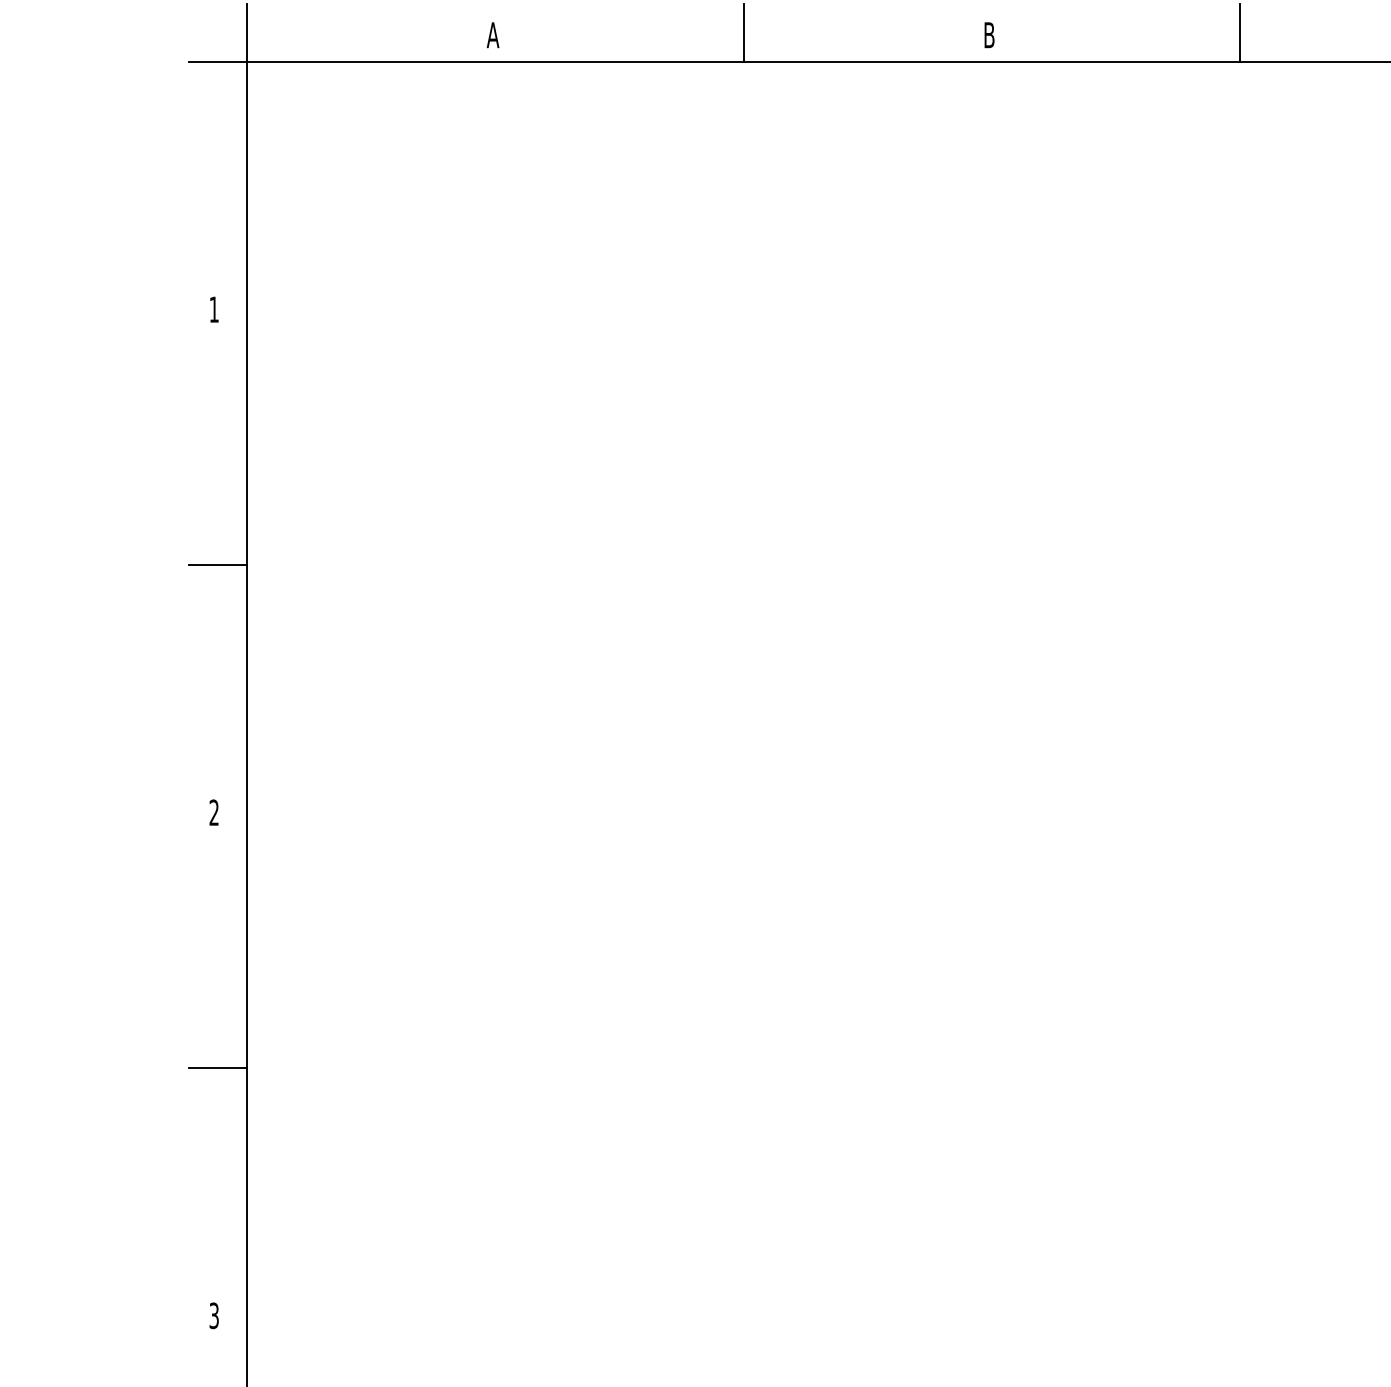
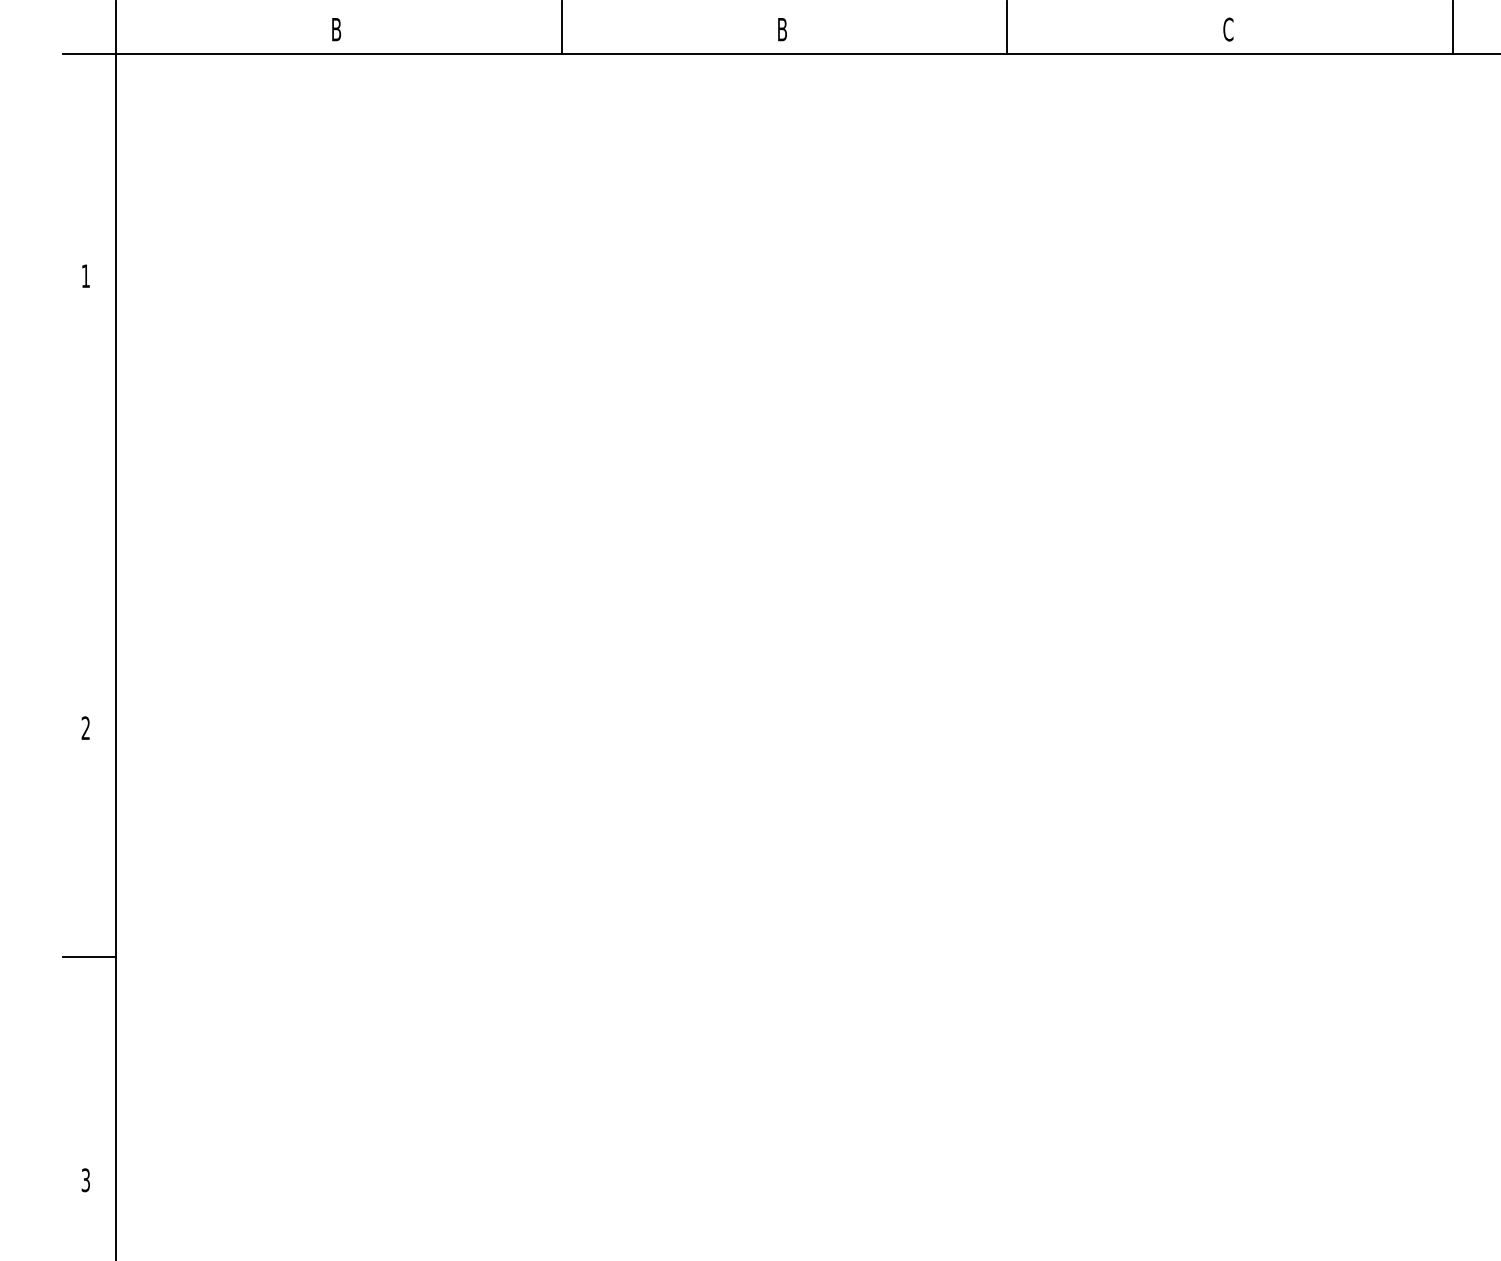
text: (492, 35) -> (335, 29), A -> B
line: (218, 564) -> (89, 505), removed

